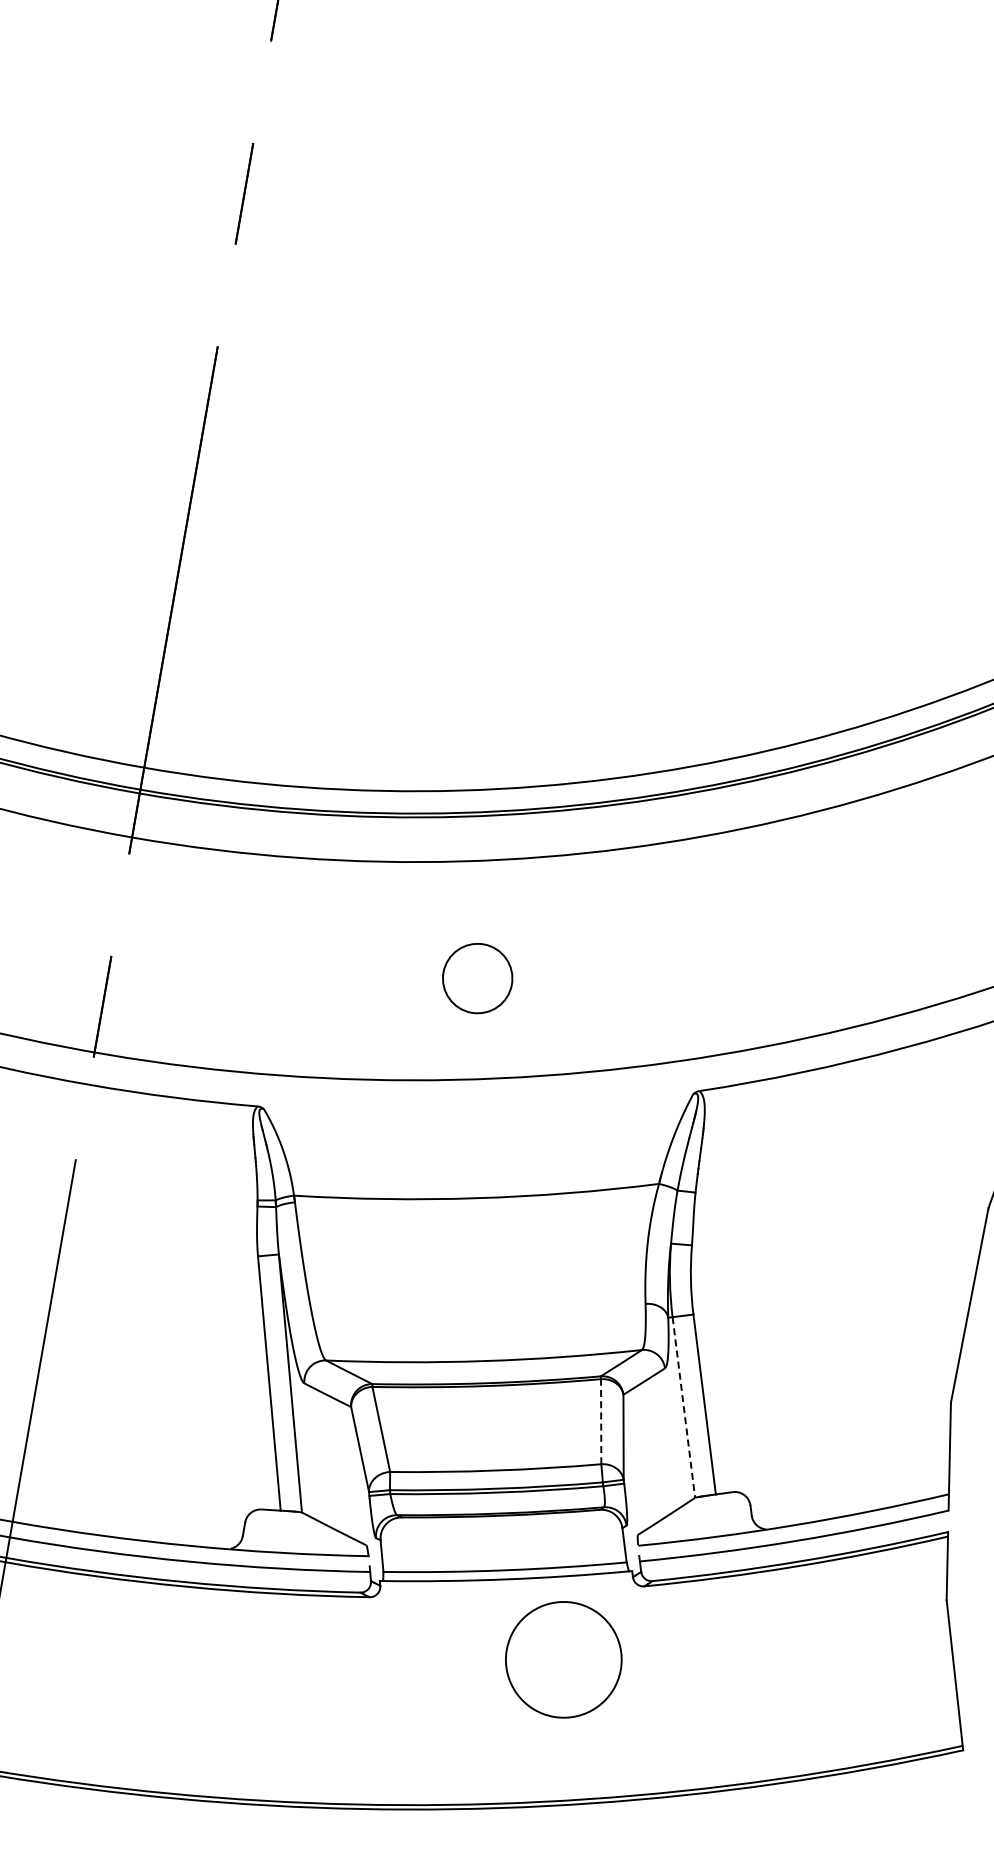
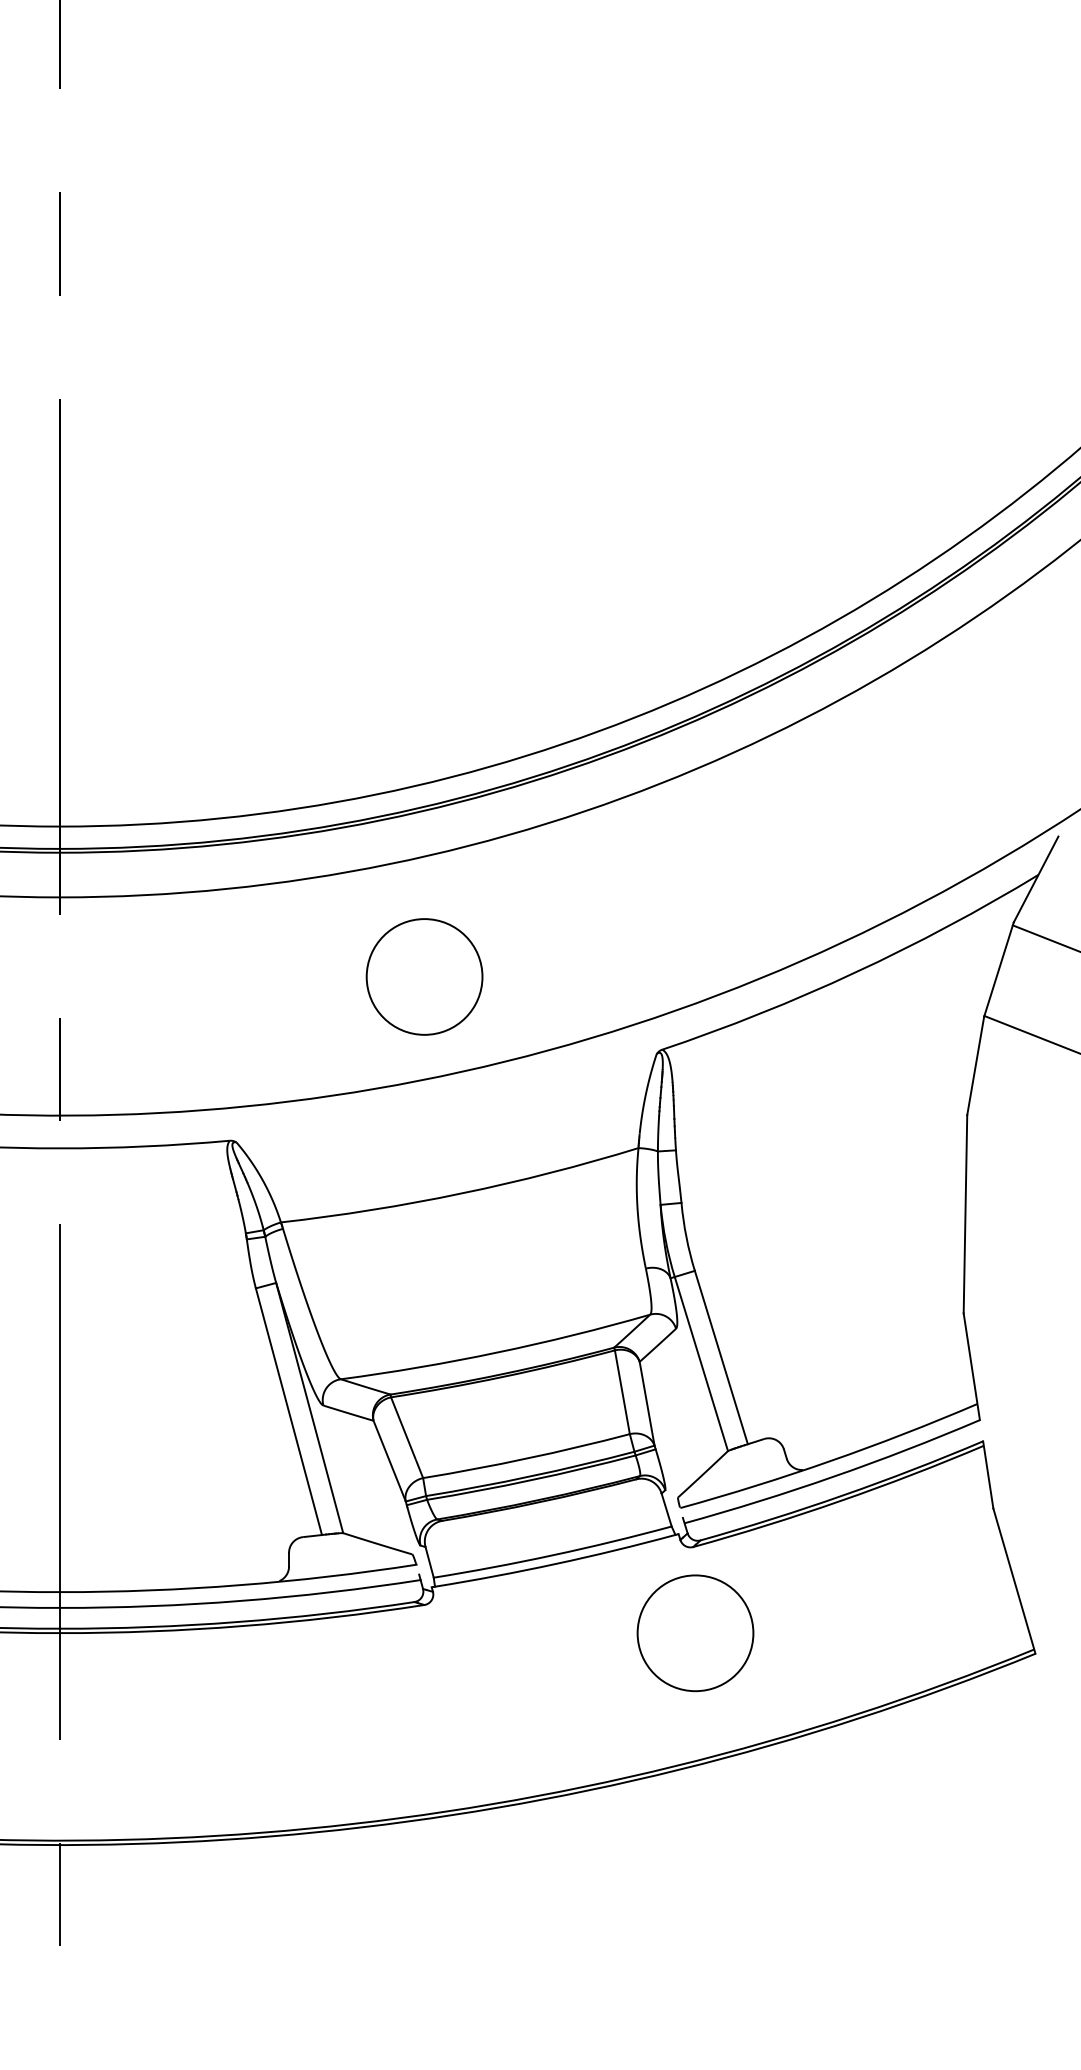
circle: (477, 978) -> (424, 976), size x1.67
line: (683, 1407) -> (701, 1364), dashed -> solid
line: (601, 1421) -> (622, 1392), dashed -> solid
circle: (563, 1660) -> (695, 1633), moved

